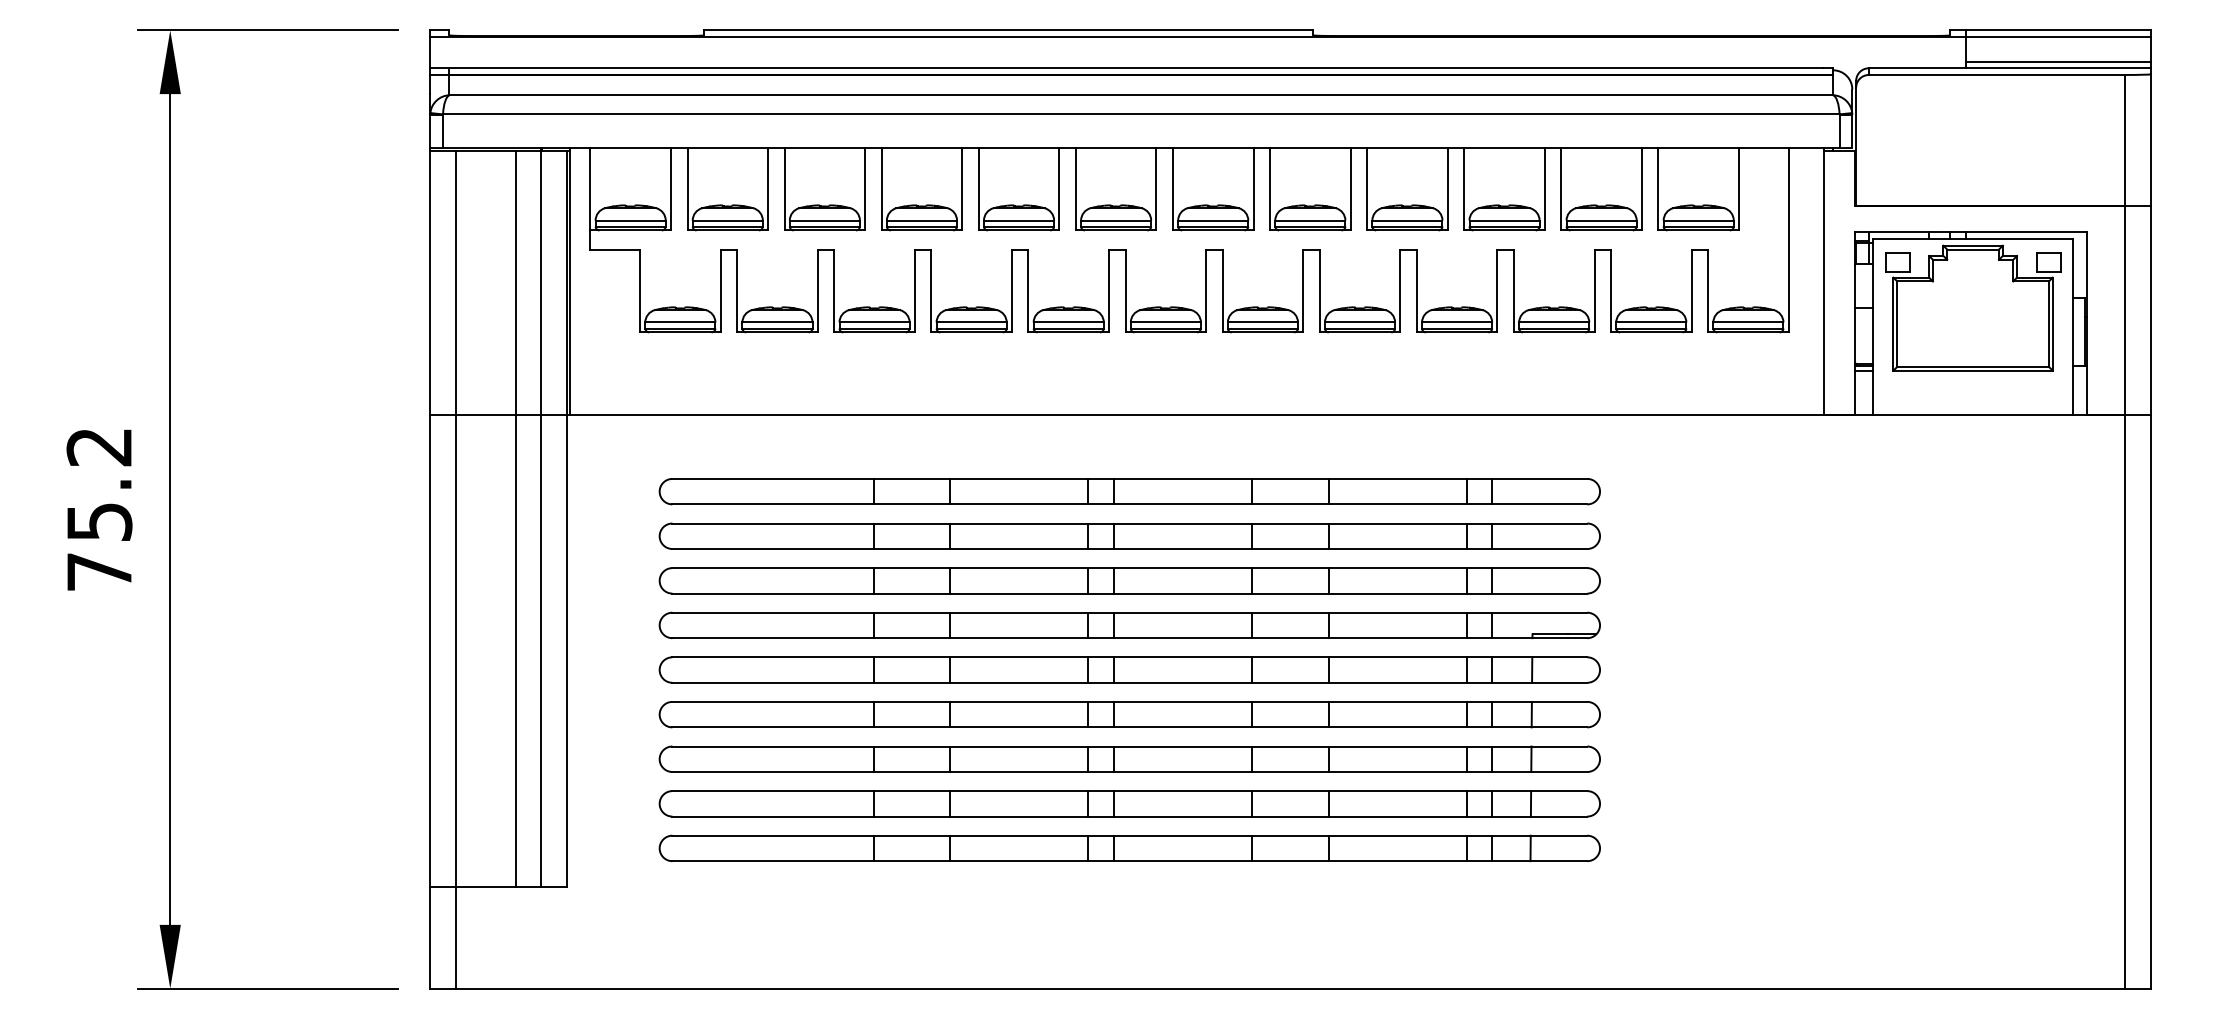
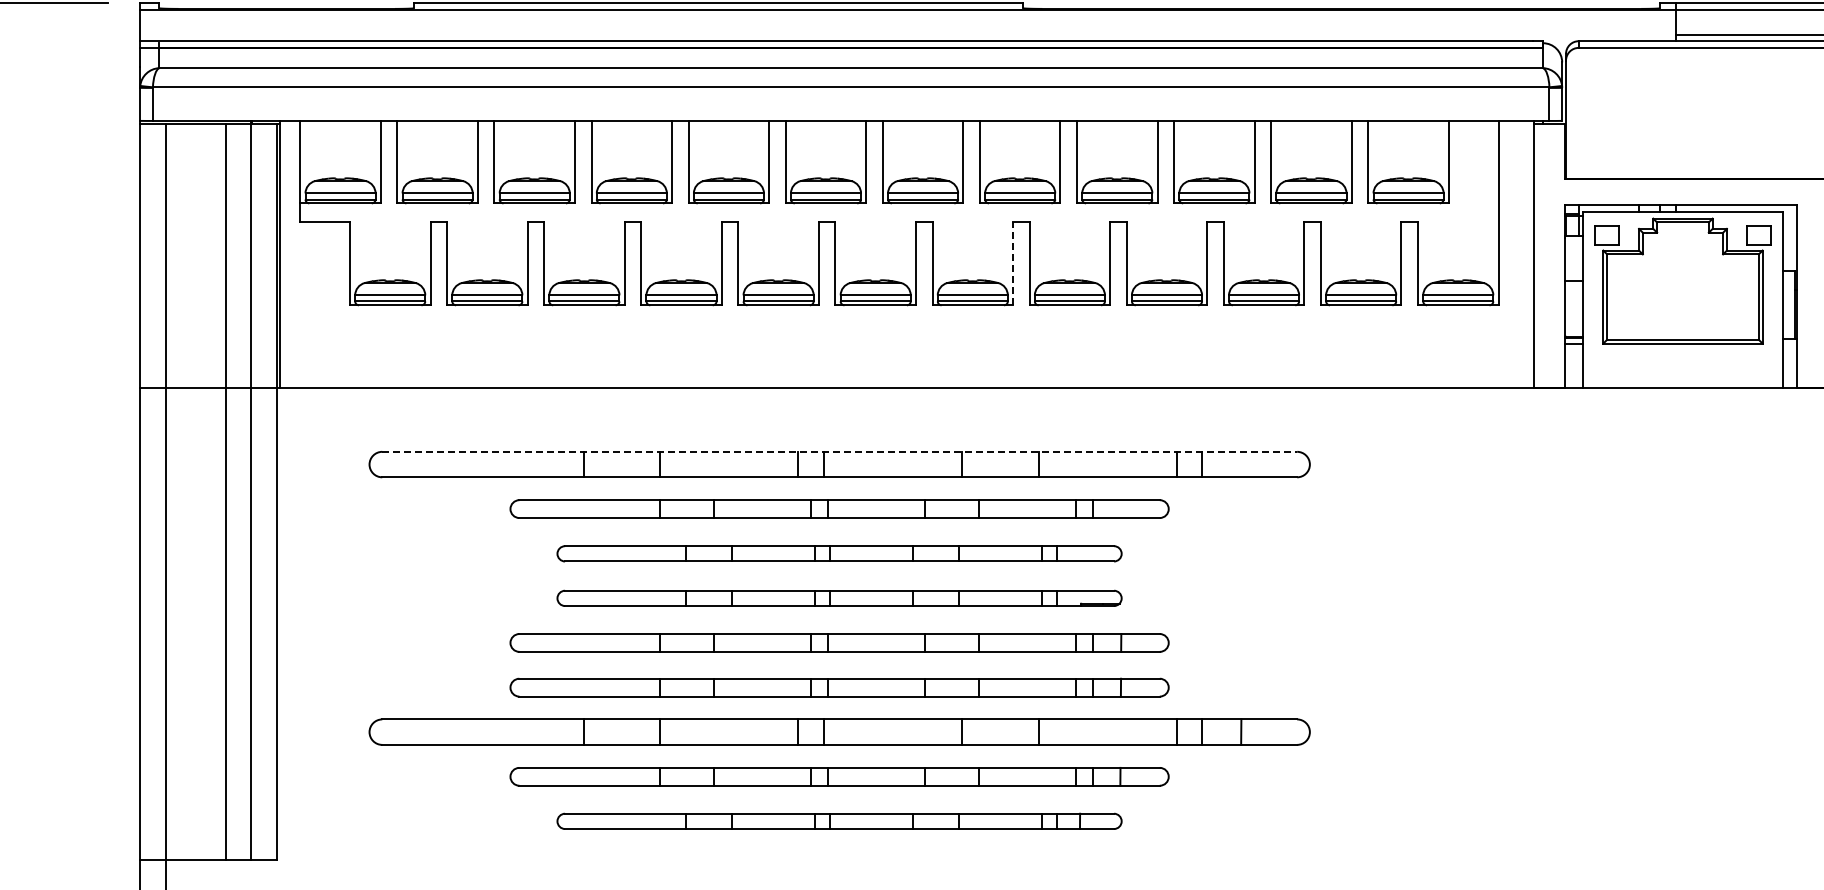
line: (1303, 290) -> (1013, 263), solid -> dashed
line: (1130, 478) -> (840, 451), solid -> dashed
part: (1129, 535) -> (839, 508), size x0.7
part: (1129, 580) -> (839, 553), size x0.6
part: (1129, 625) -> (839, 598), size x0.6
part: (1129, 669) -> (839, 642), size x0.7
part: (1129, 714) -> (839, 687), size x0.7
part: (1129, 803) -> (839, 776), size x0.7
part: (1129, 848) -> (839, 821), size x0.6

